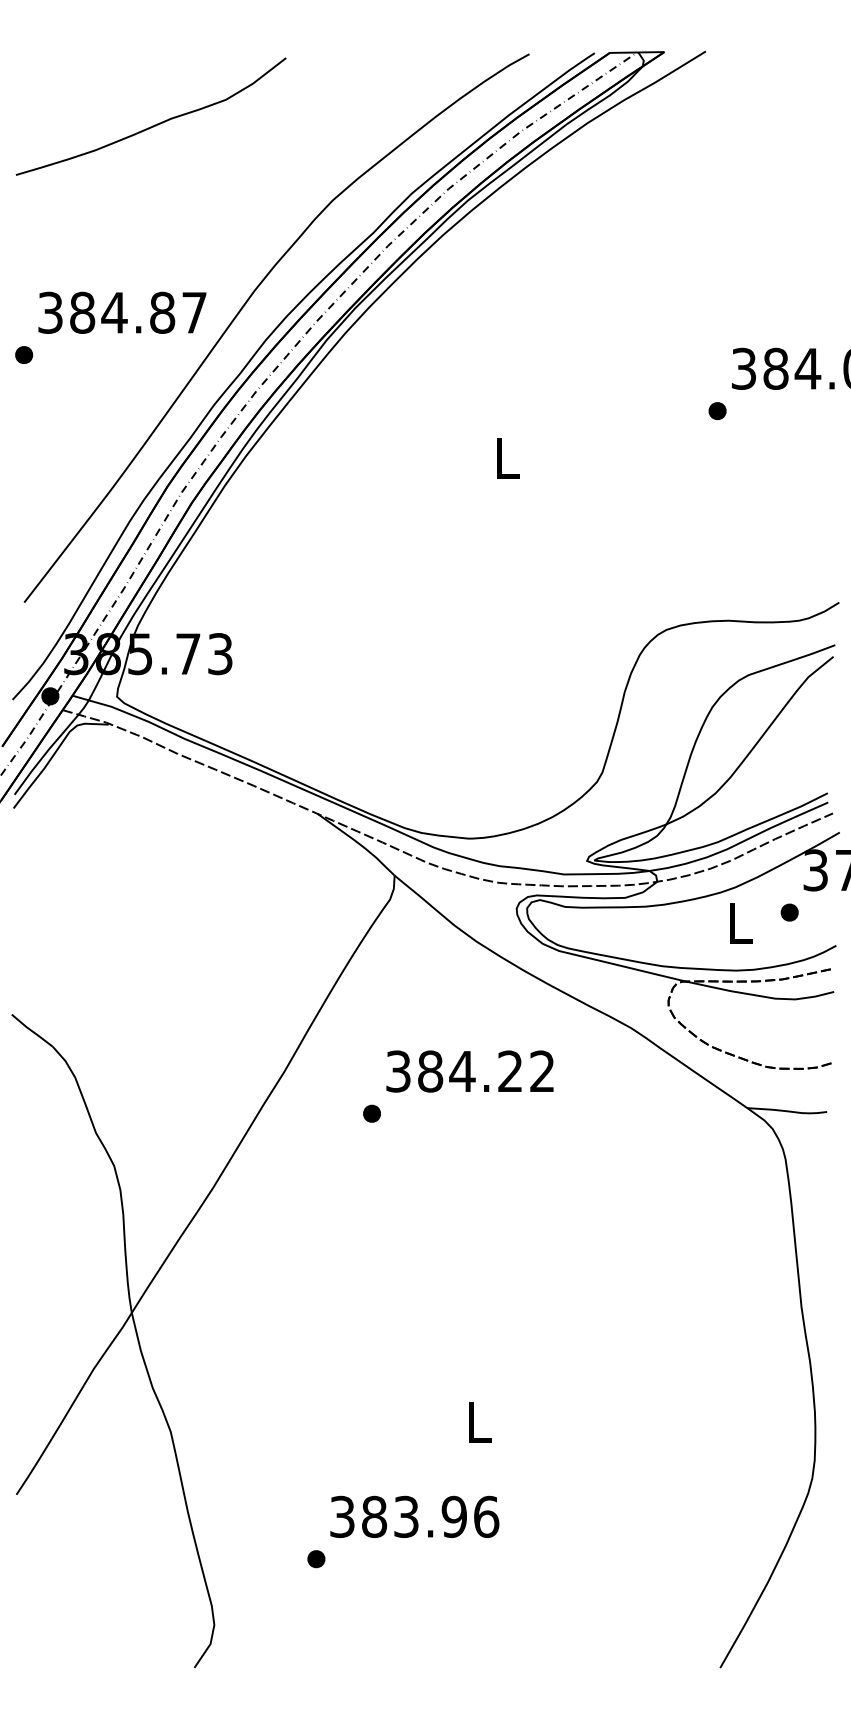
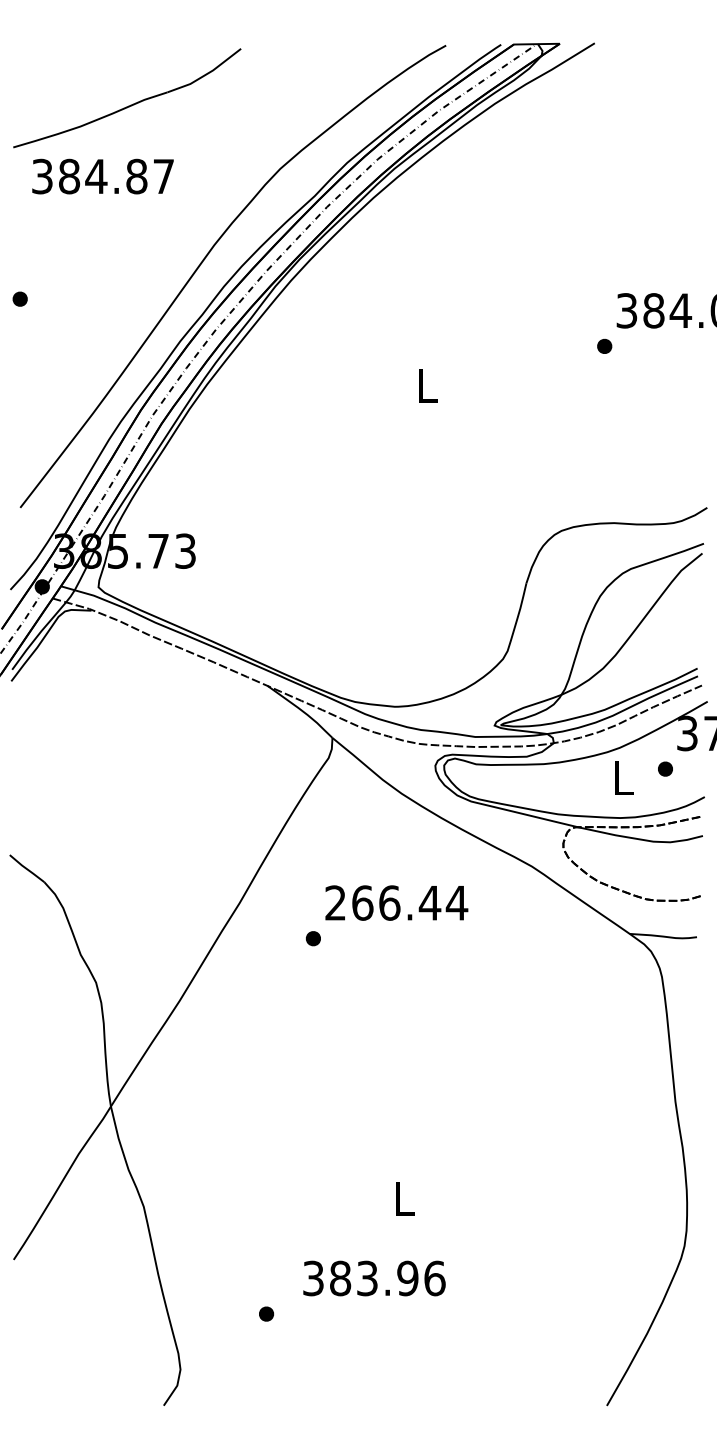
text: (121, 312) -> (102, 176), moved
text: (470, 1070) -> (396, 902), 384.22 -> 266.44
text: (414, 1516) -> (374, 1278), moved

